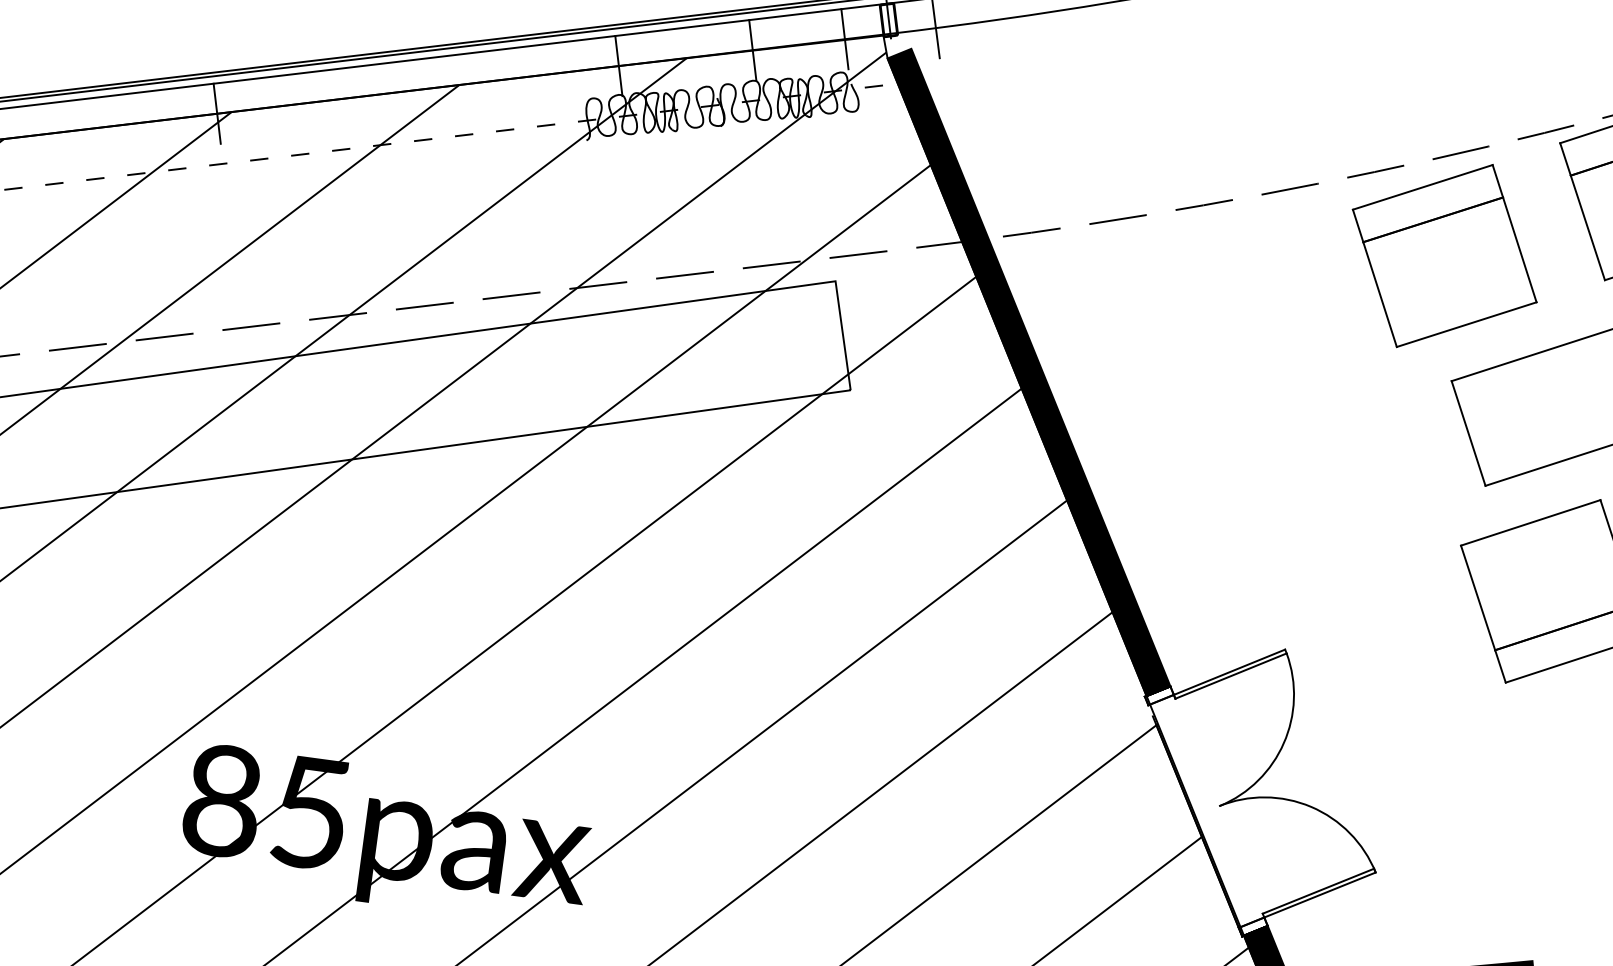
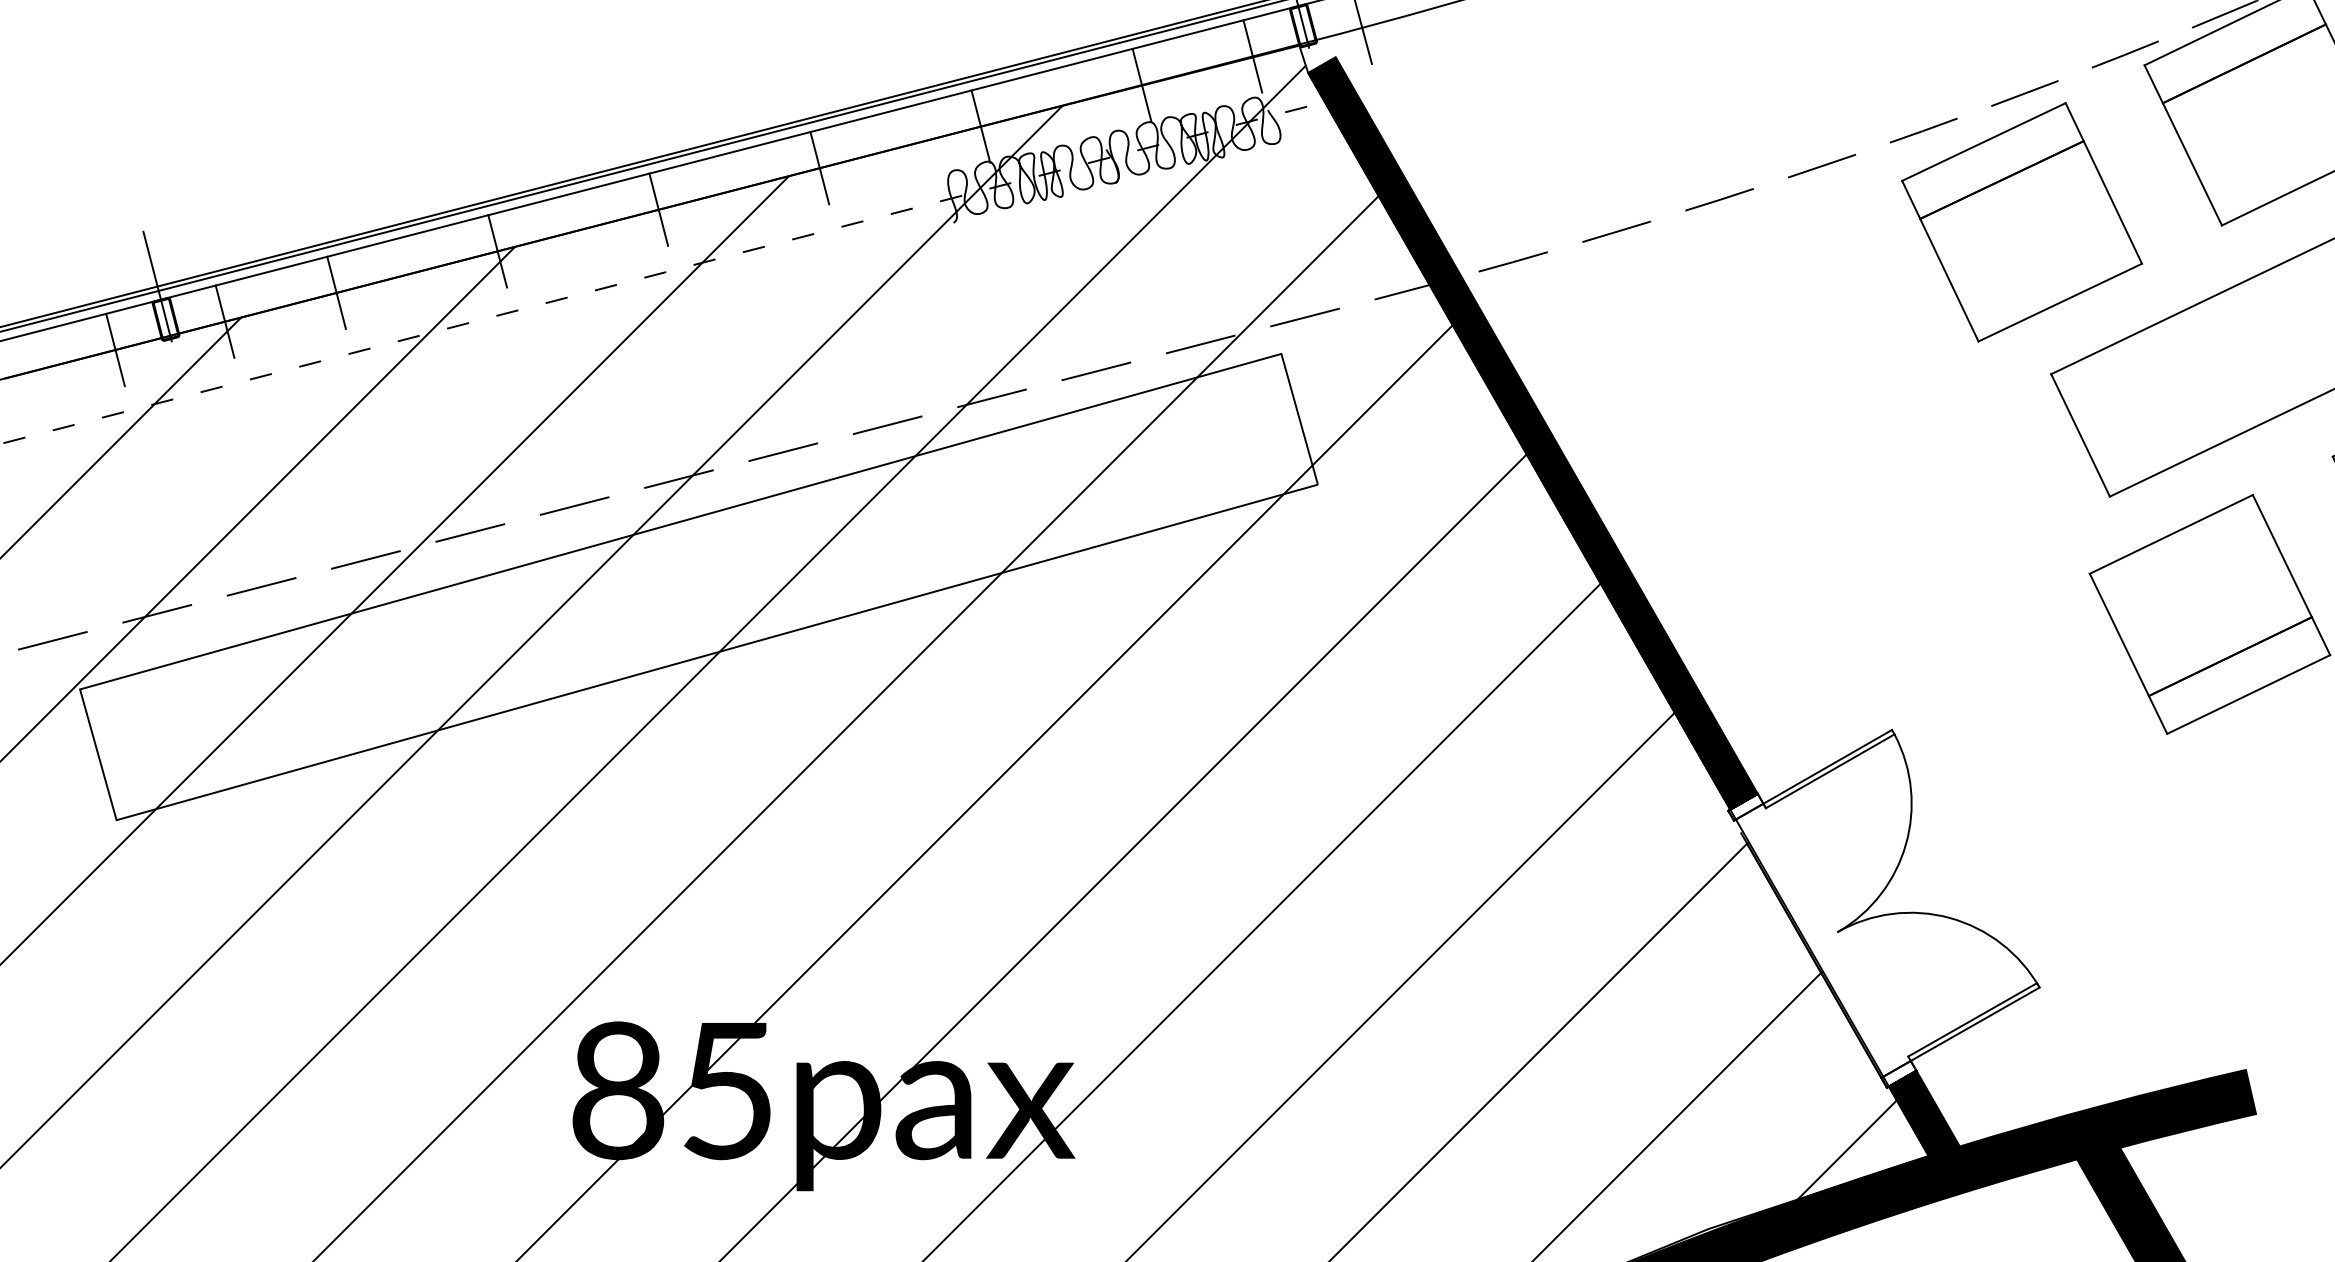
line: (484, 82) -> (819, 168), added
line: (350, 97) -> (658, 209), added
line: (83, 129) -> (336, 292), added

